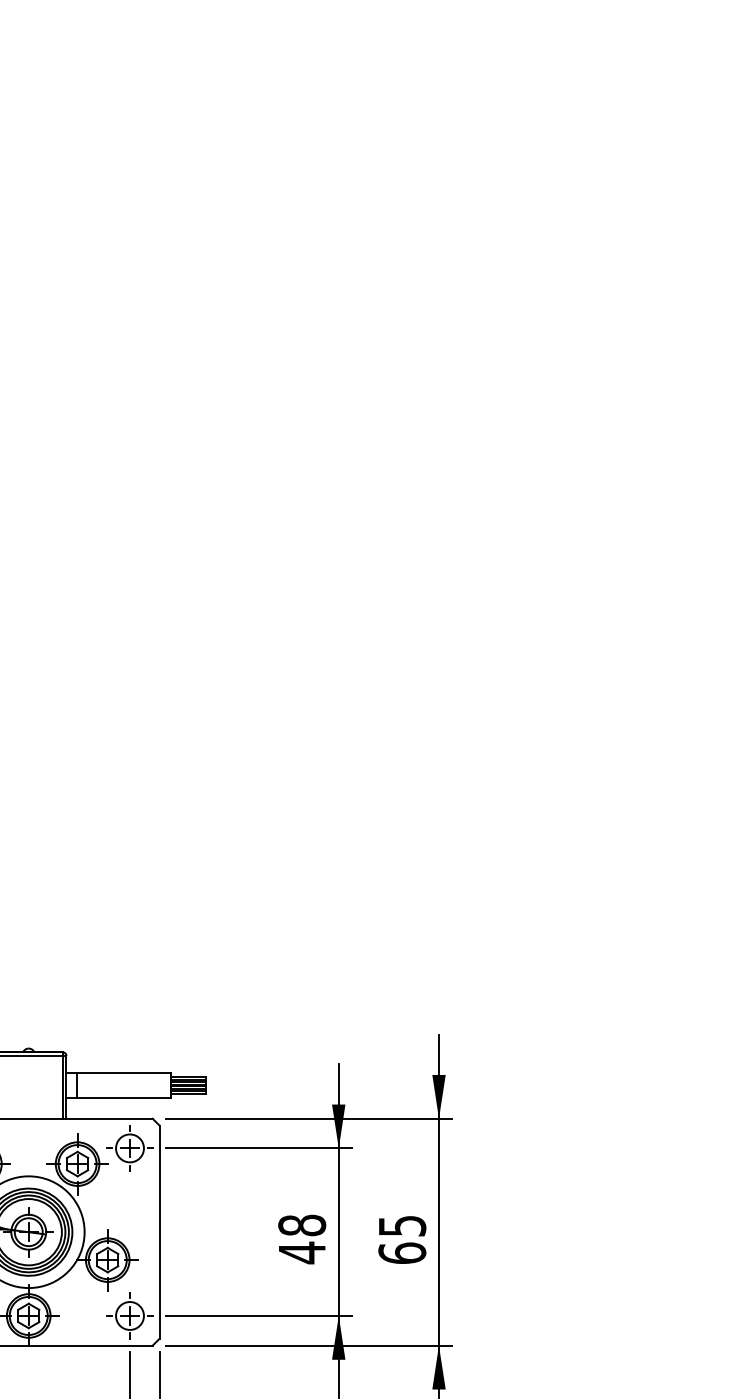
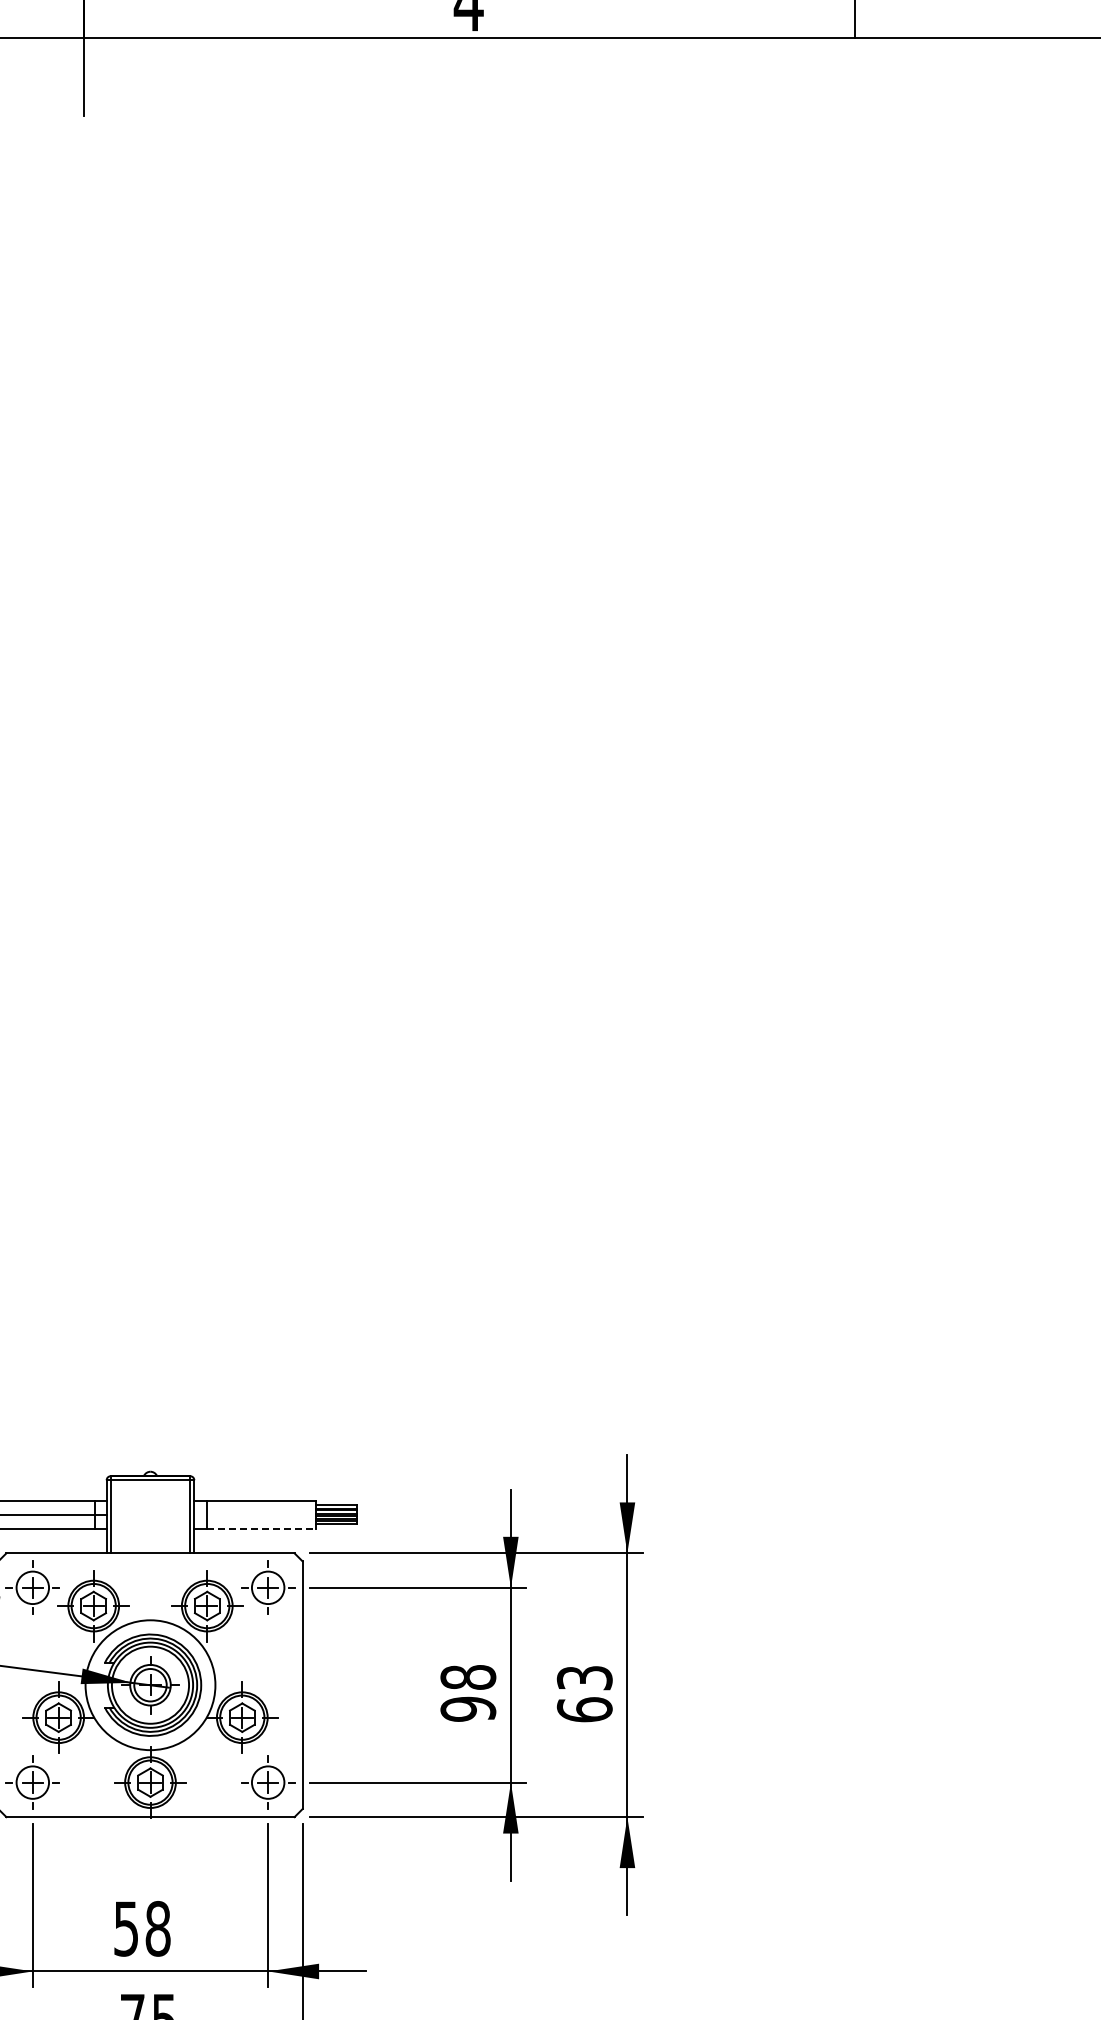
line: (124, 1097) -> (261, 1528), solid -> dashed
text: (402, 1225) -> (584, 1677), 65 -> 63
text: (302, 1253) -> (468, 1709), 48 -> 98

